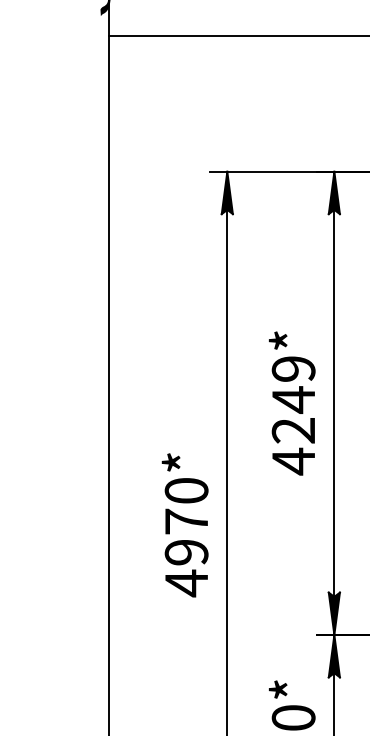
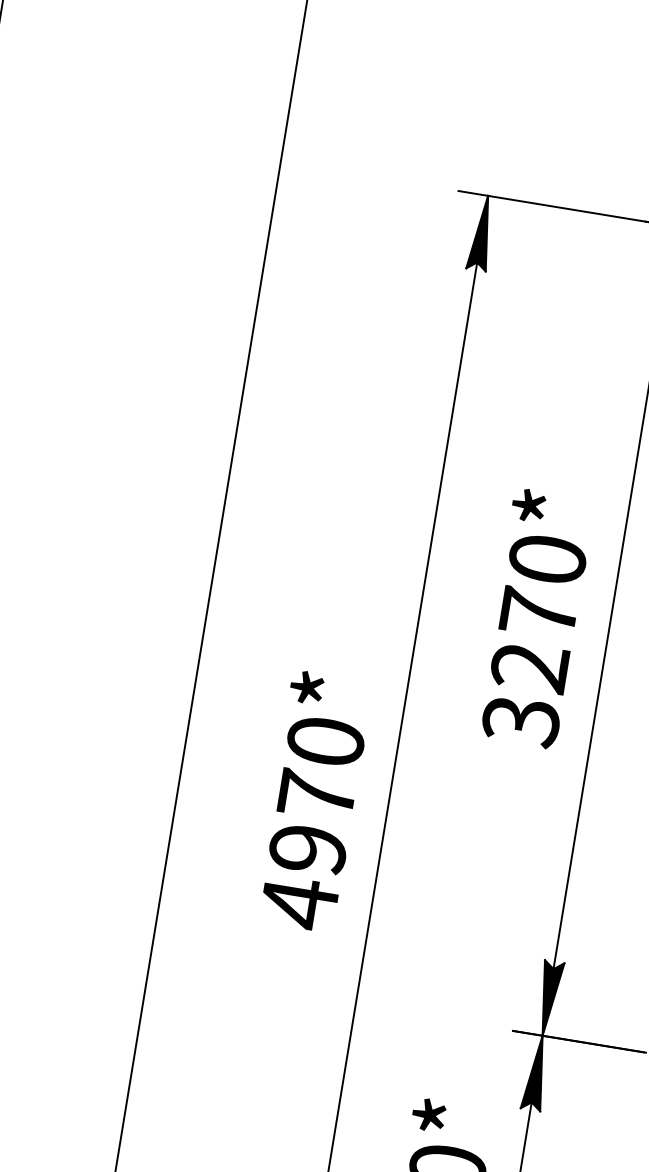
text: (293, 415) -> (534, 640), 4249* -> 3270*

